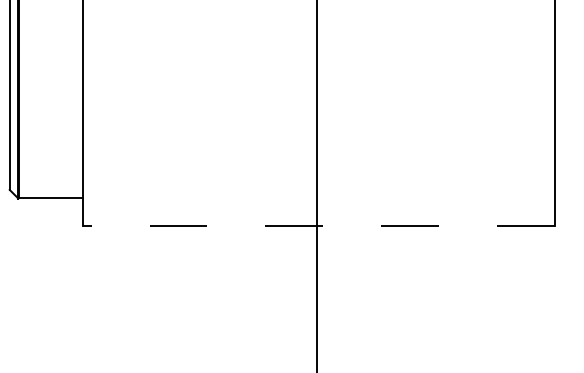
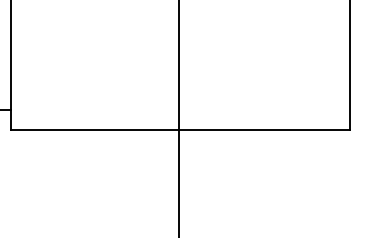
line: (318, 225) -> (180, 129), dashed -> solid

